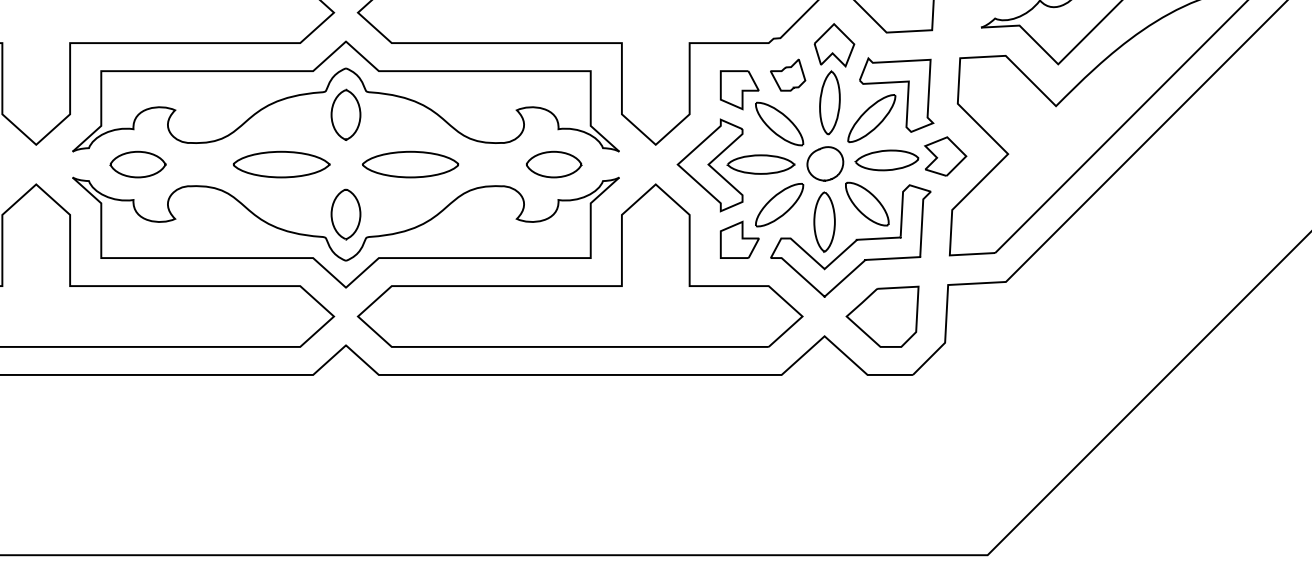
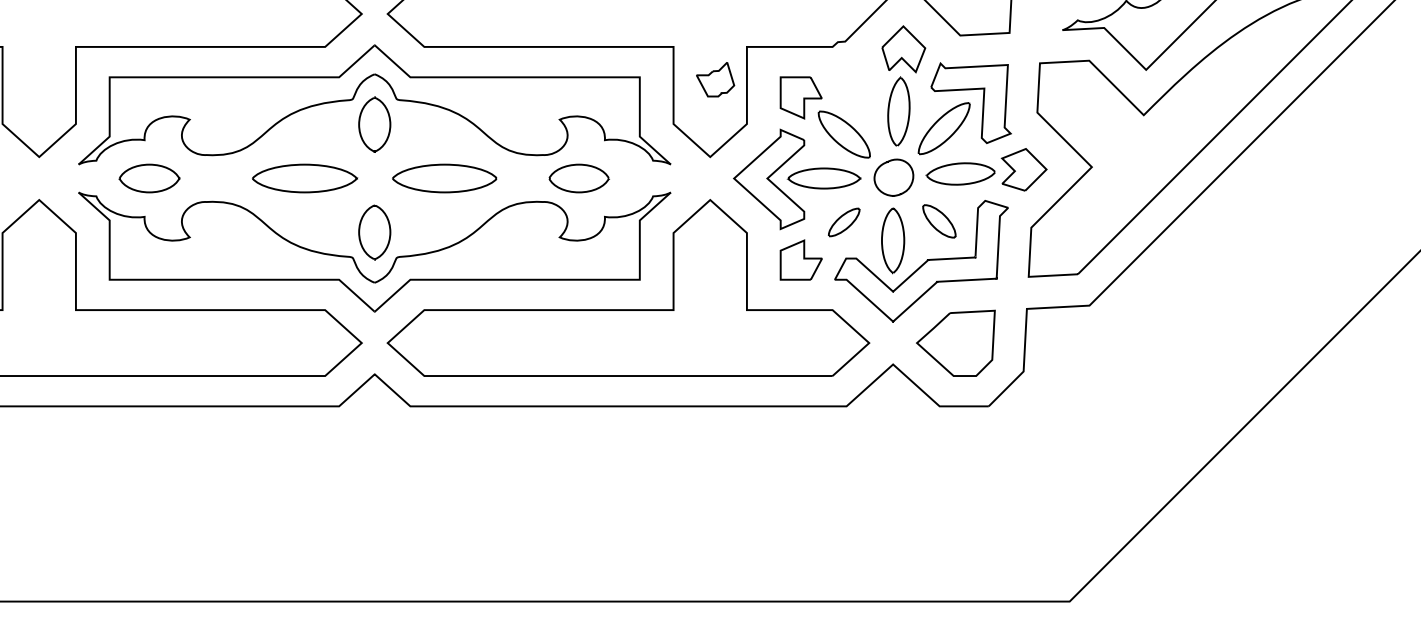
part: (788, 75) -> (715, 79), moved
part: (553, 164) -> (578, 178), moved
part: (867, 204) -> (939, 221), size x0.7
part: (778, 205) -> (843, 222), size x0.6

